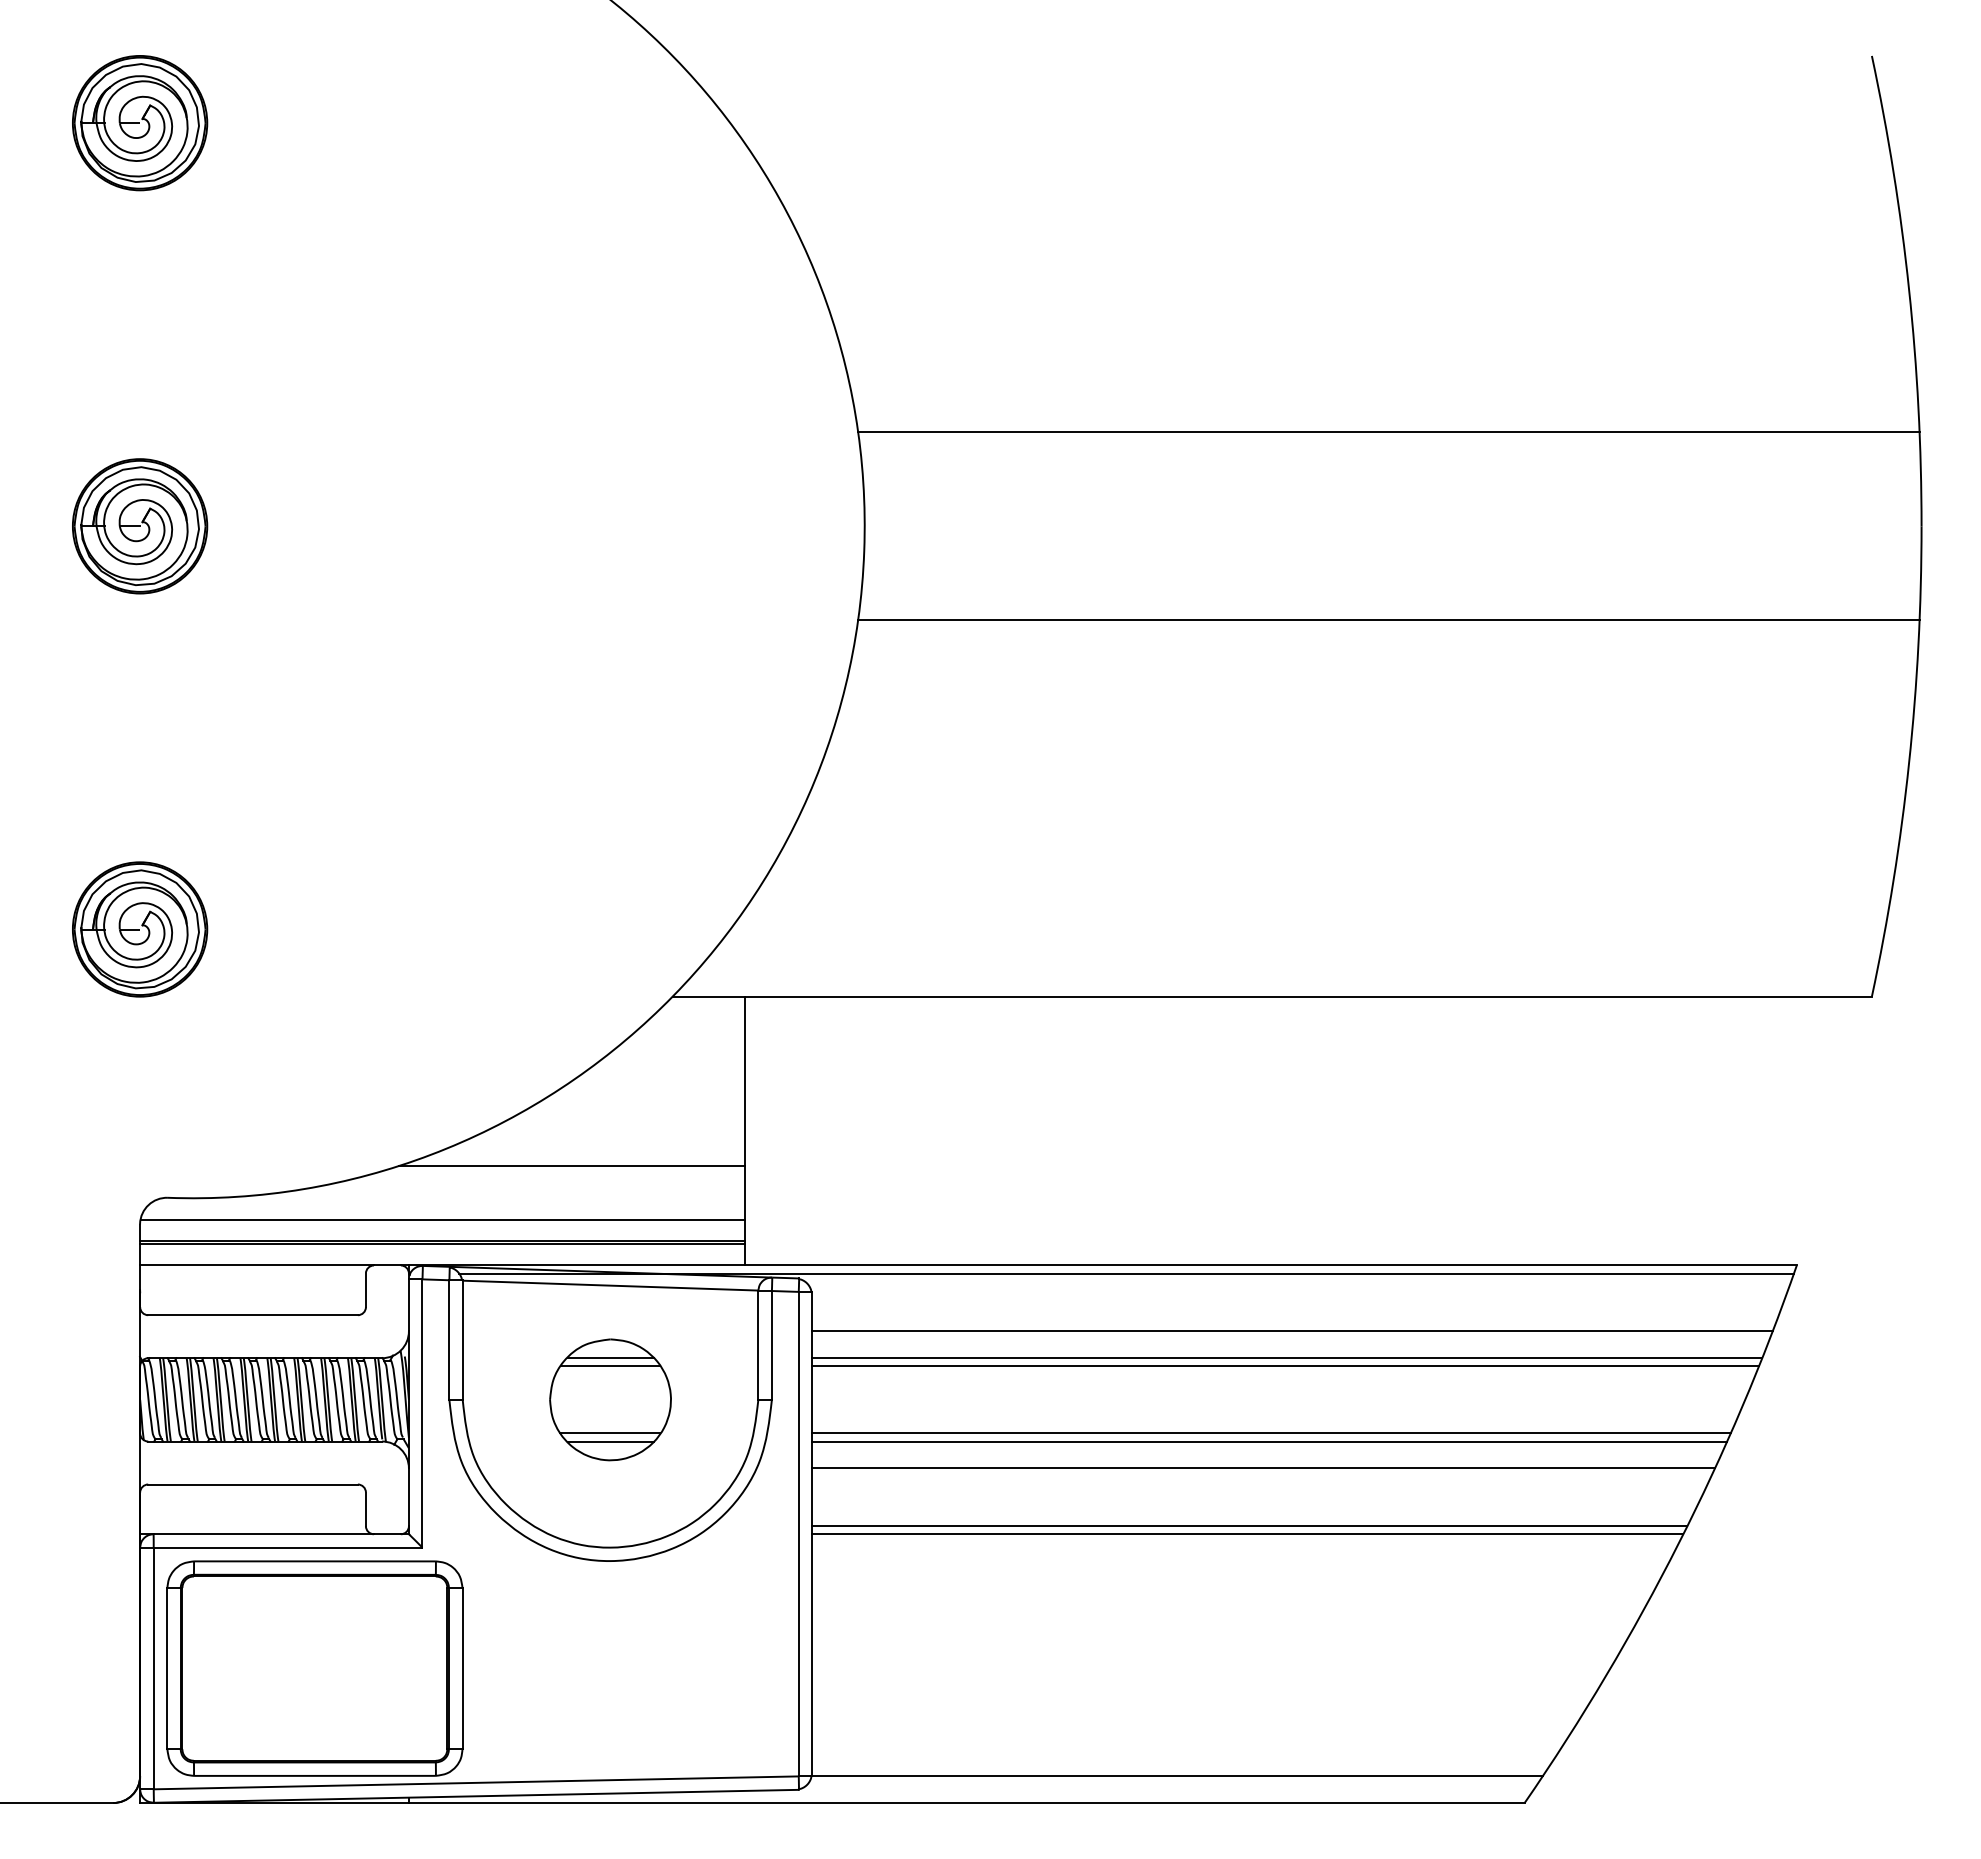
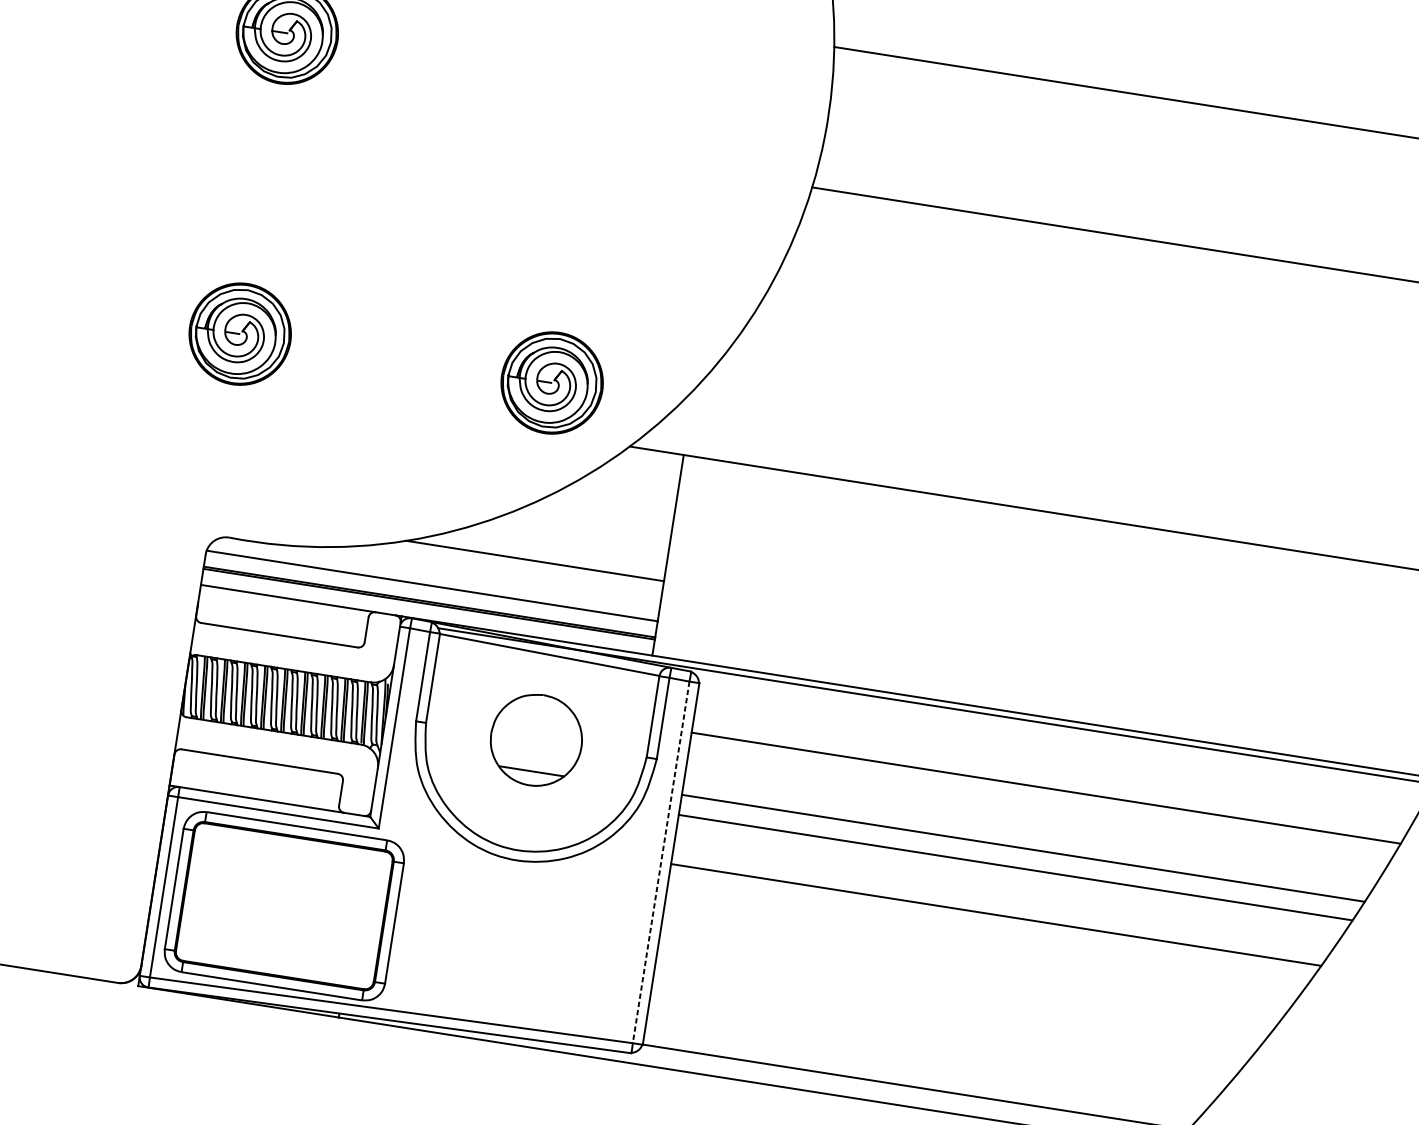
part: (558, 929) -> (552, 383), added
line: (1292, 1331) -> (1053, 768), removed
line: (610, 1358) -> (541, 709), removed
line: (610, 1366) -> (540, 715), removed
line: (1285, 1366) -> (1044, 794), removed
line: (610, 1433) -> (532, 765), removed
line: (1271, 1433) -> (1025, 842), removed
line: (1249, 1526) -> (998, 909), removed
line: (798, 1534) -> (660, 862), solid -> dashed

